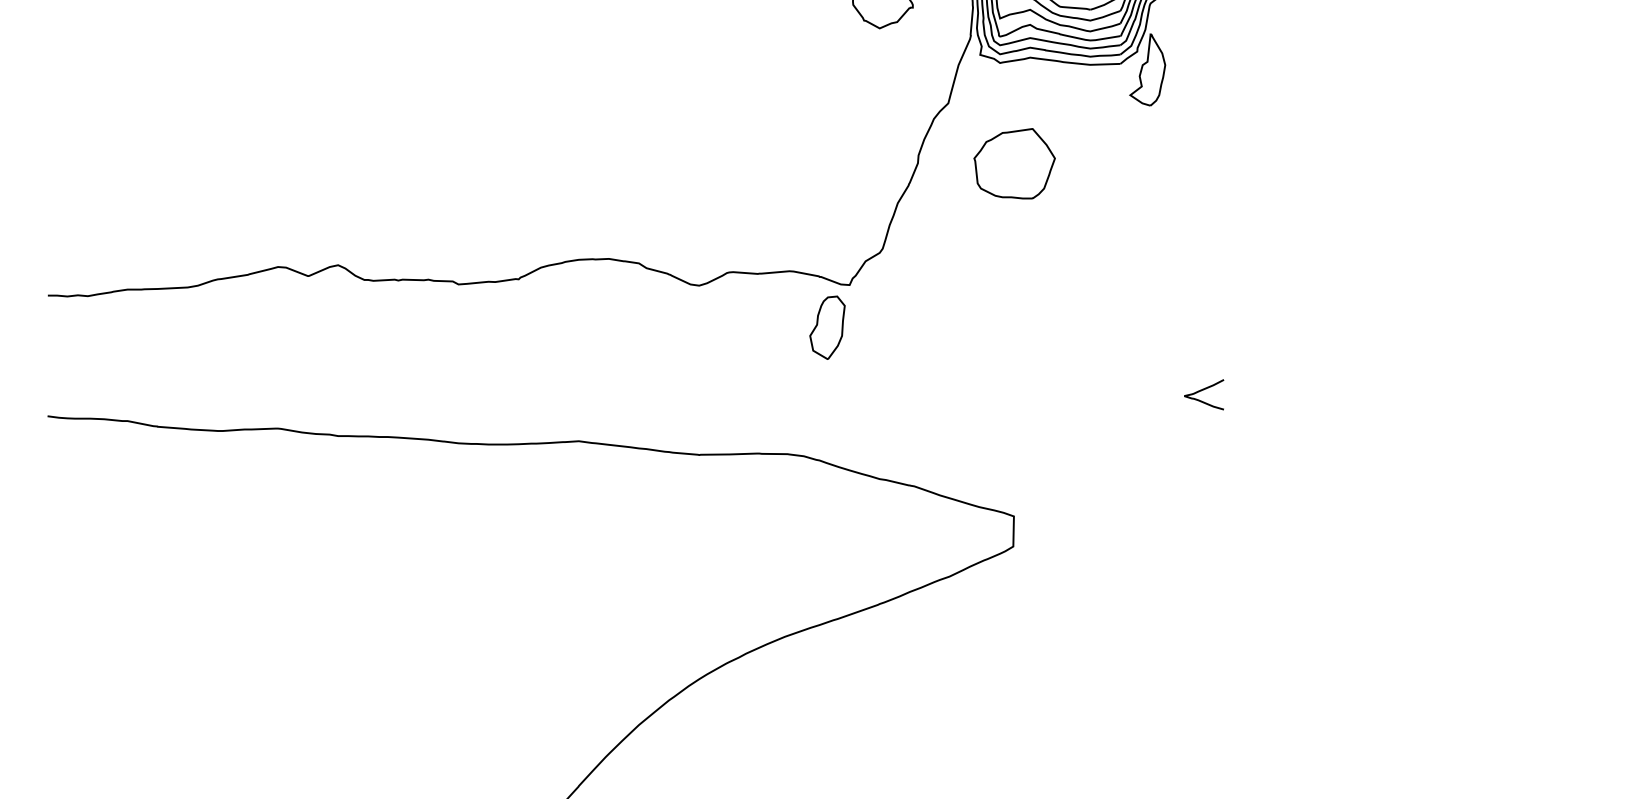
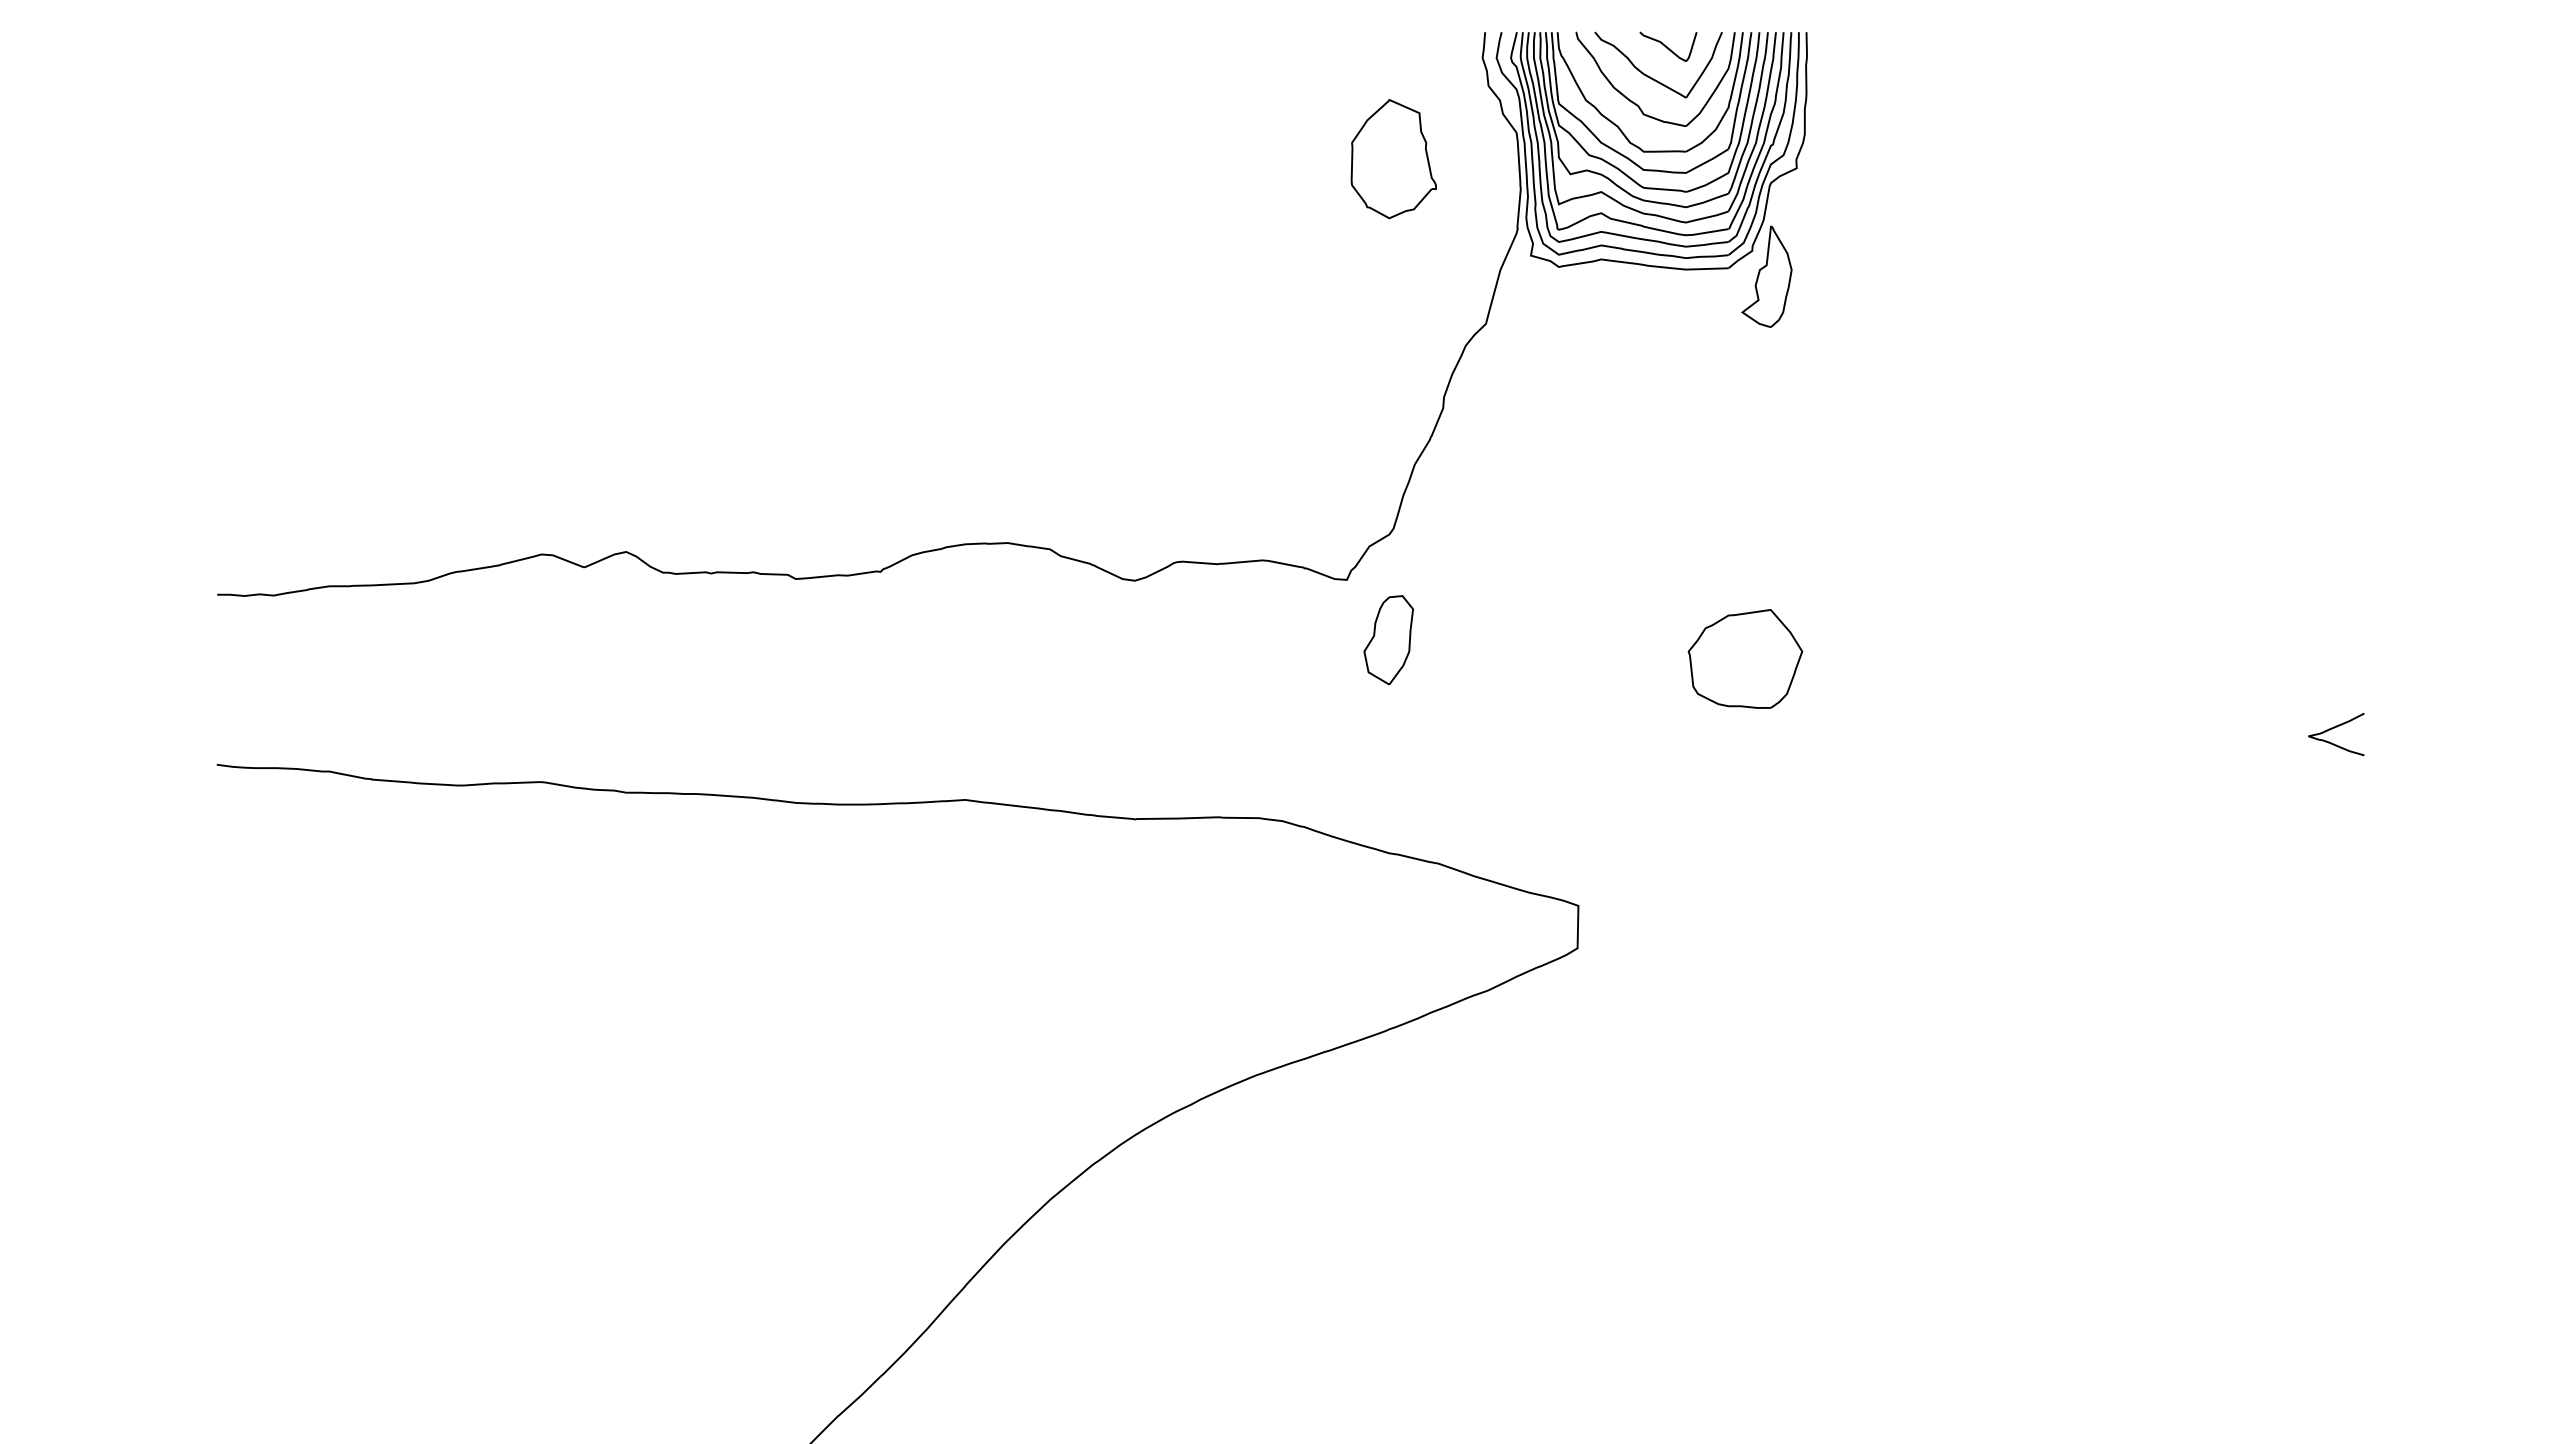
part: (1014, 163) -> (1745, 658), moved
part: (827, 328) -> (1388, 640), moved
curve: (1202, 390) -> (2334, 728), moved

